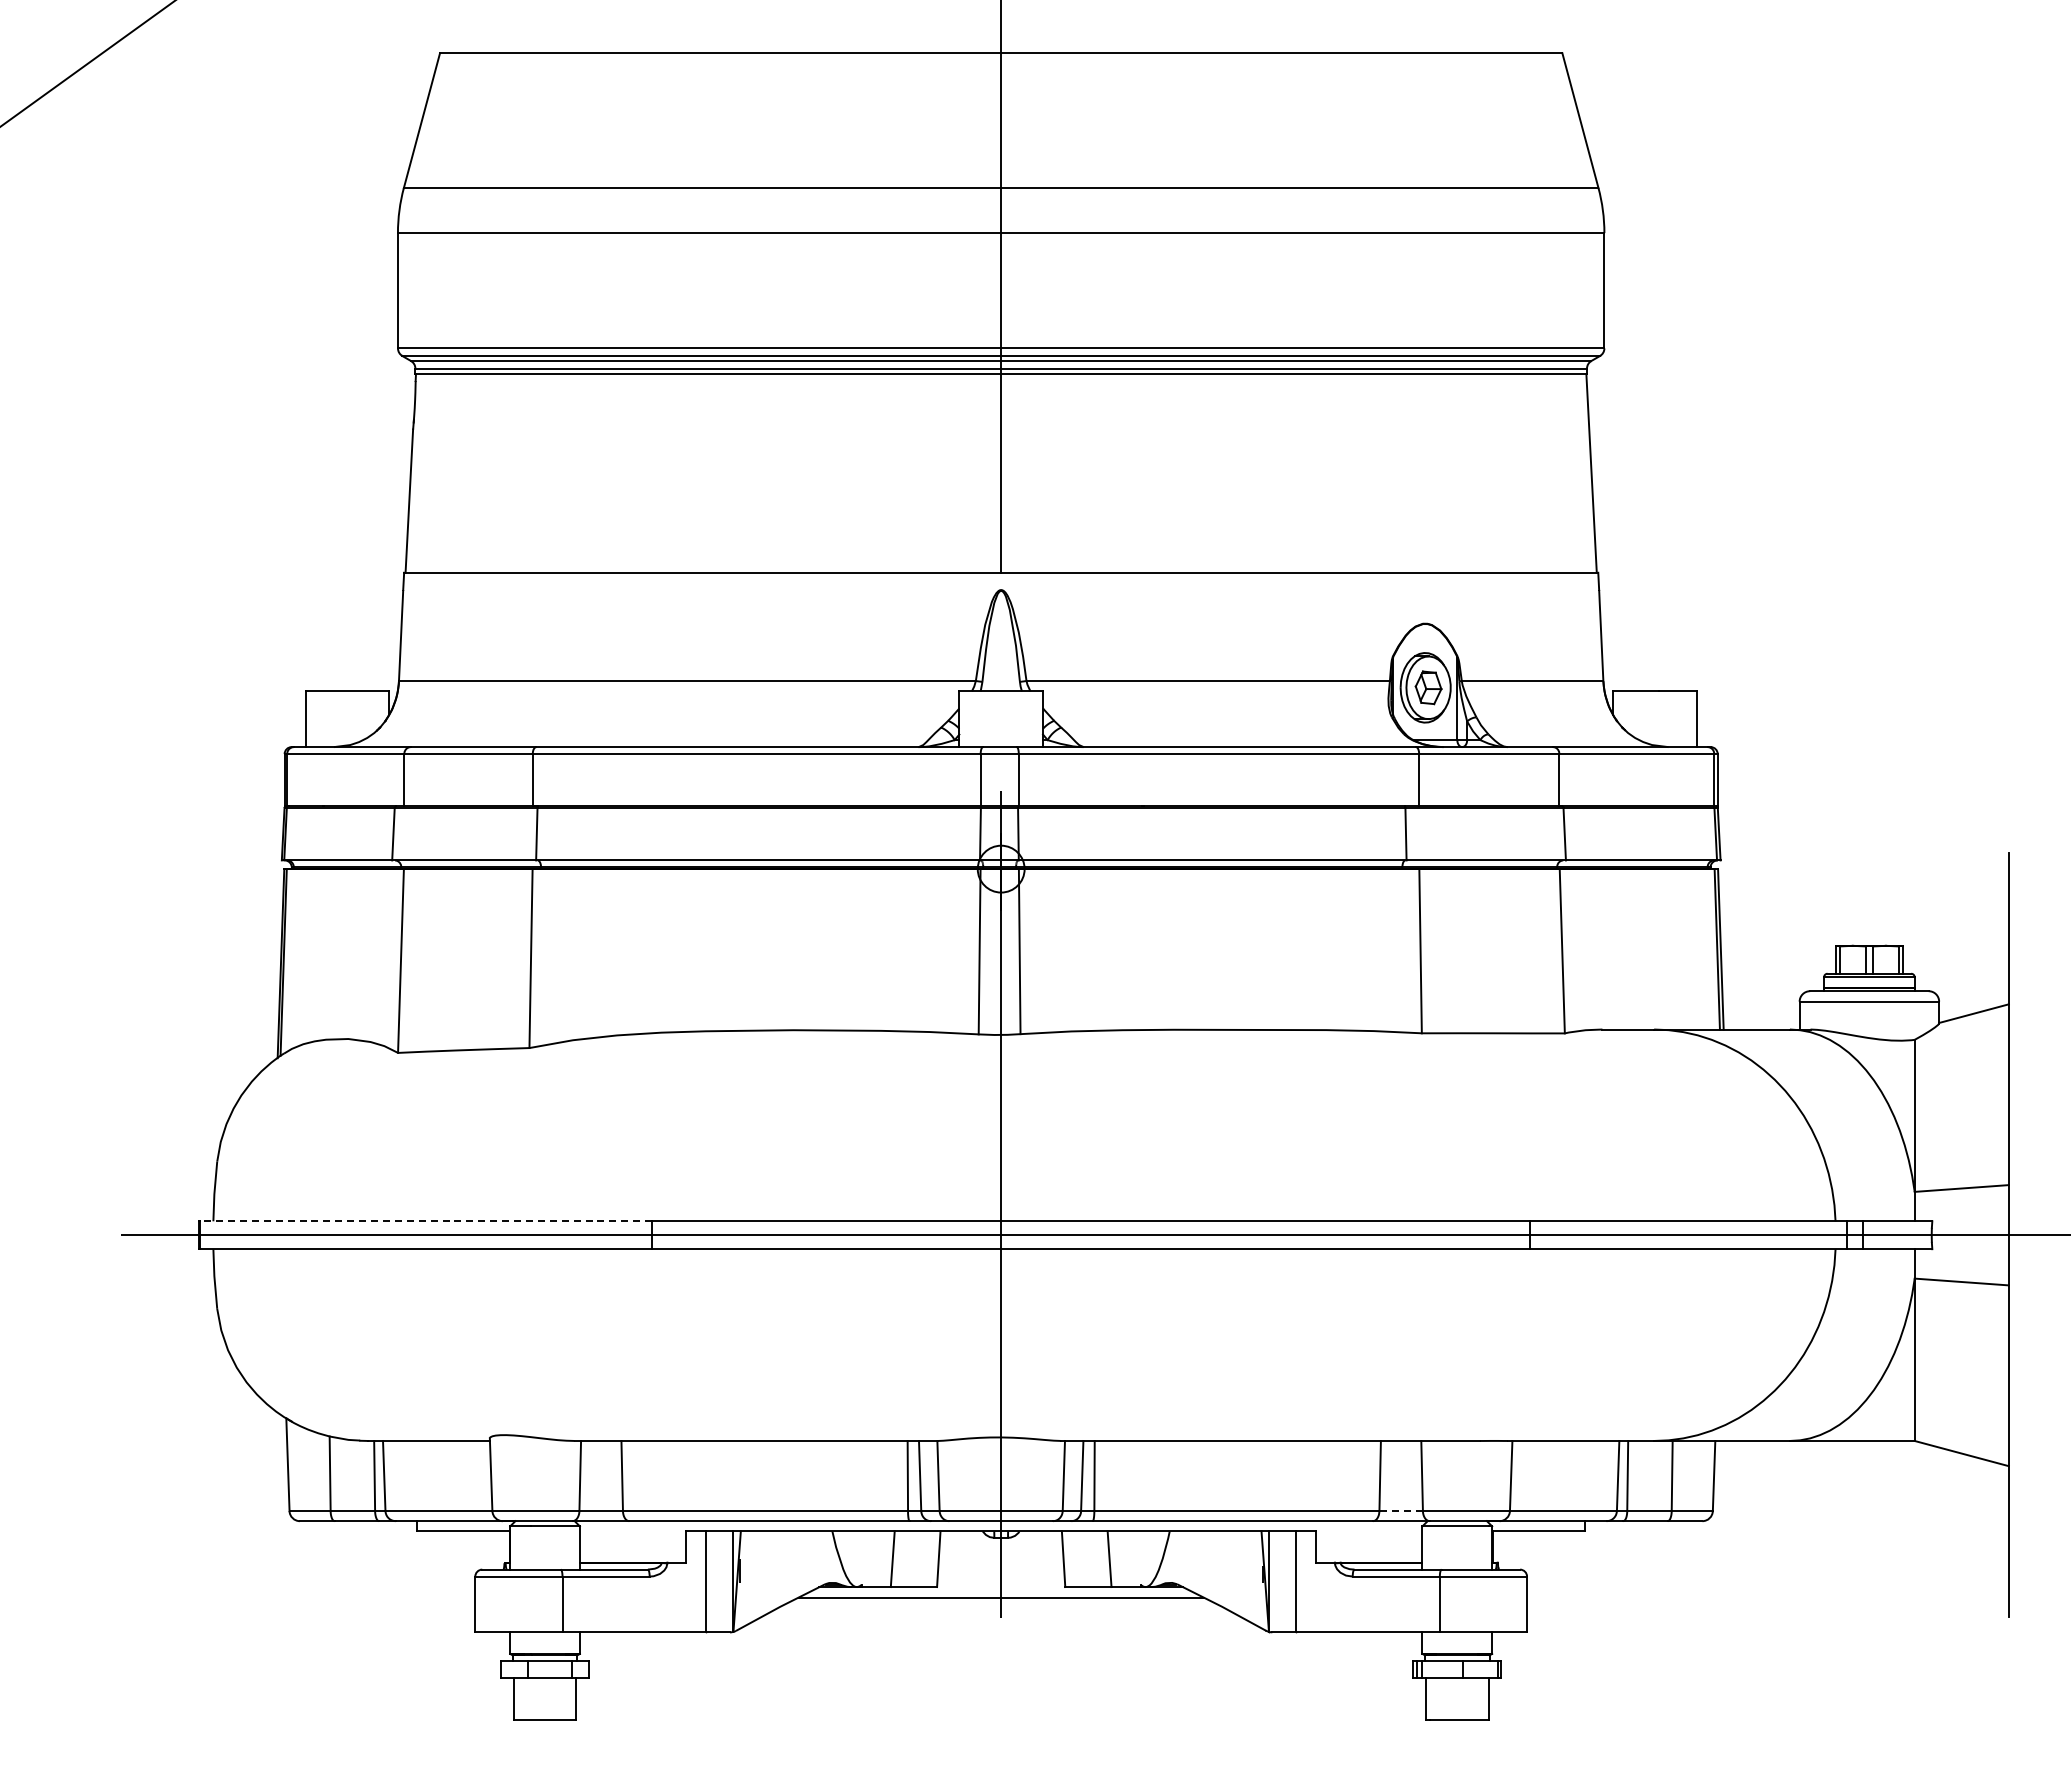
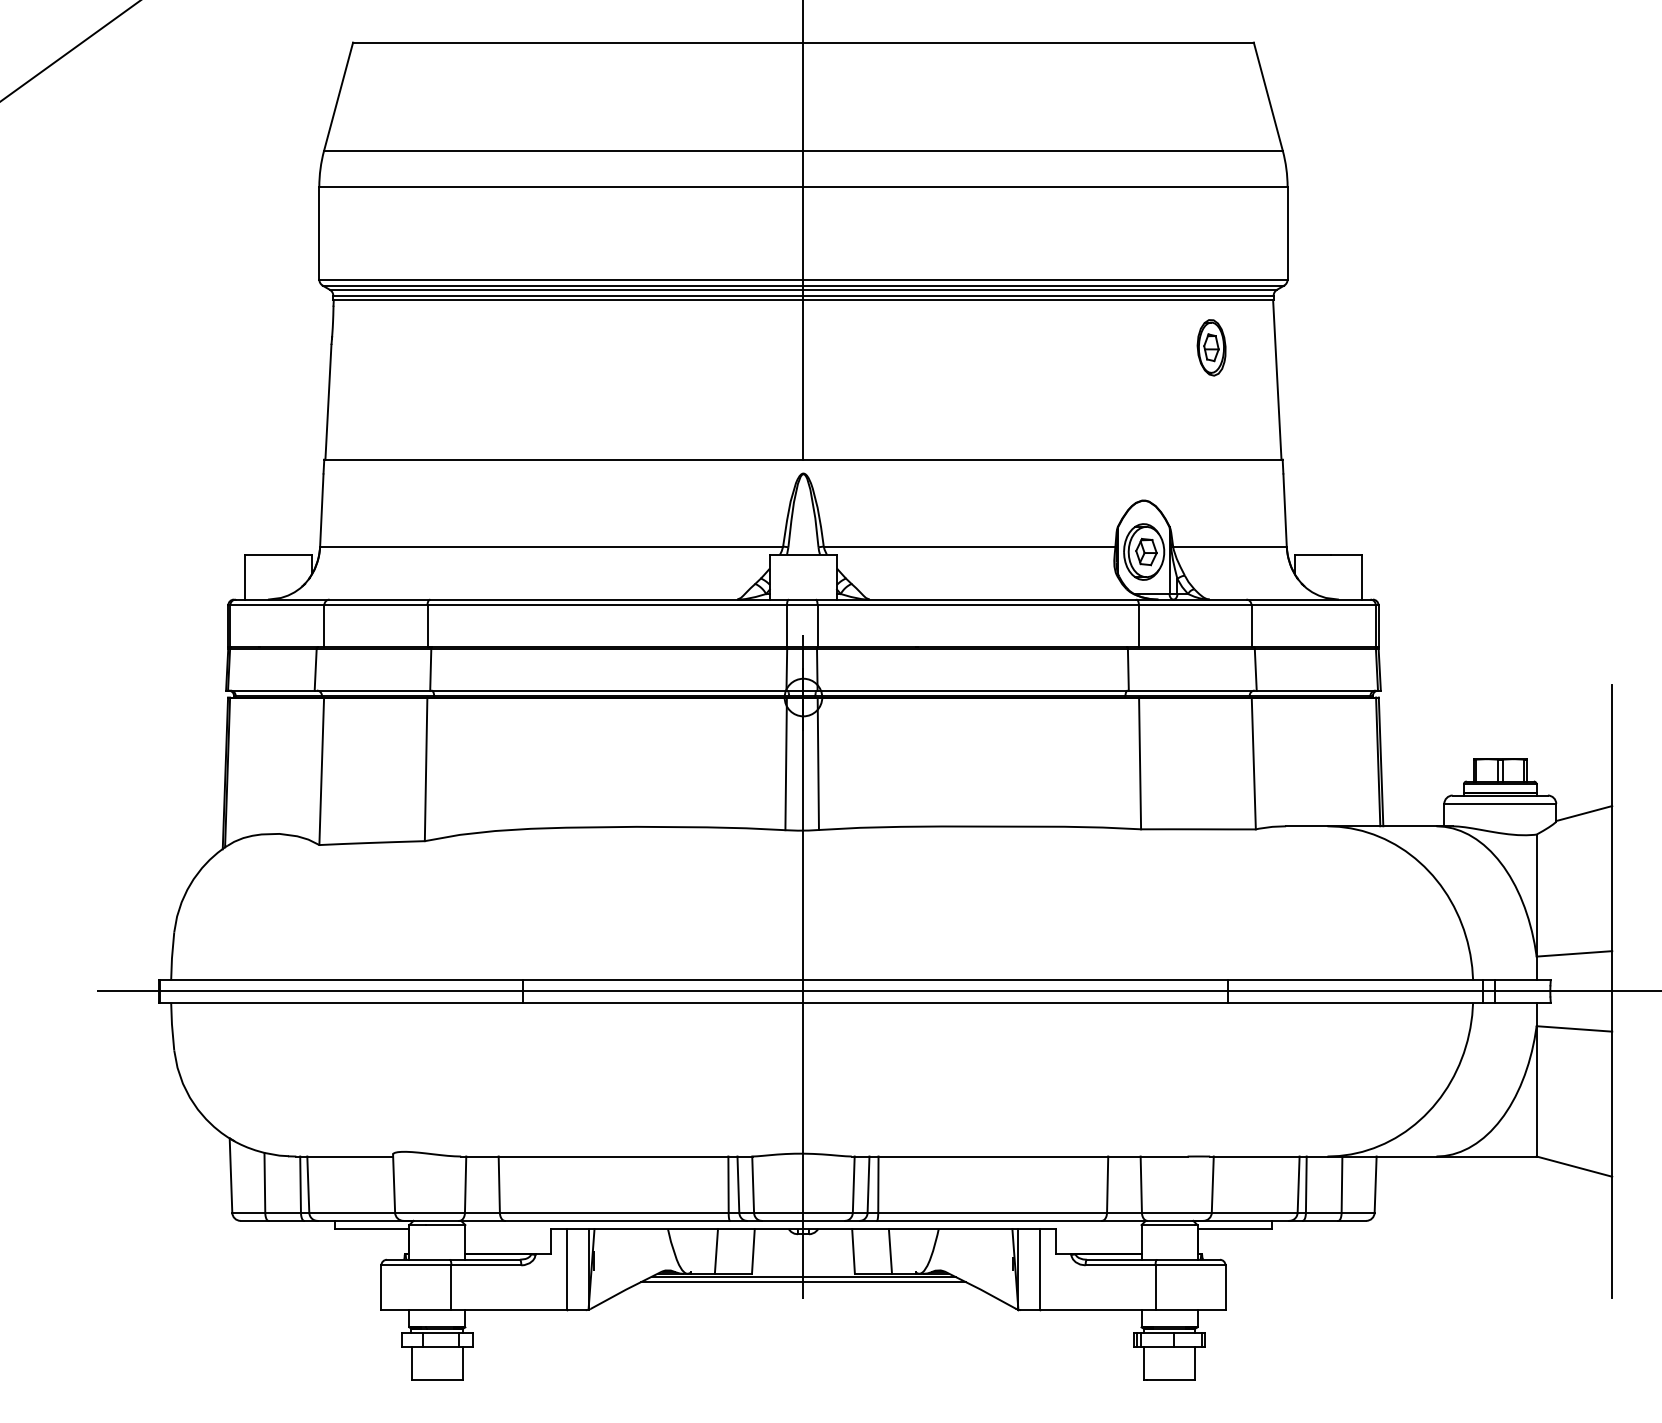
part: (1509, 432) -> (1211, 347), added
line: (425, 1221) -> (341, 980), dashed -> solid
line: (1401, 1511) -> (1124, 1213), dashed -> solid
line: (1000, 1590) -> (802, 1276), added

